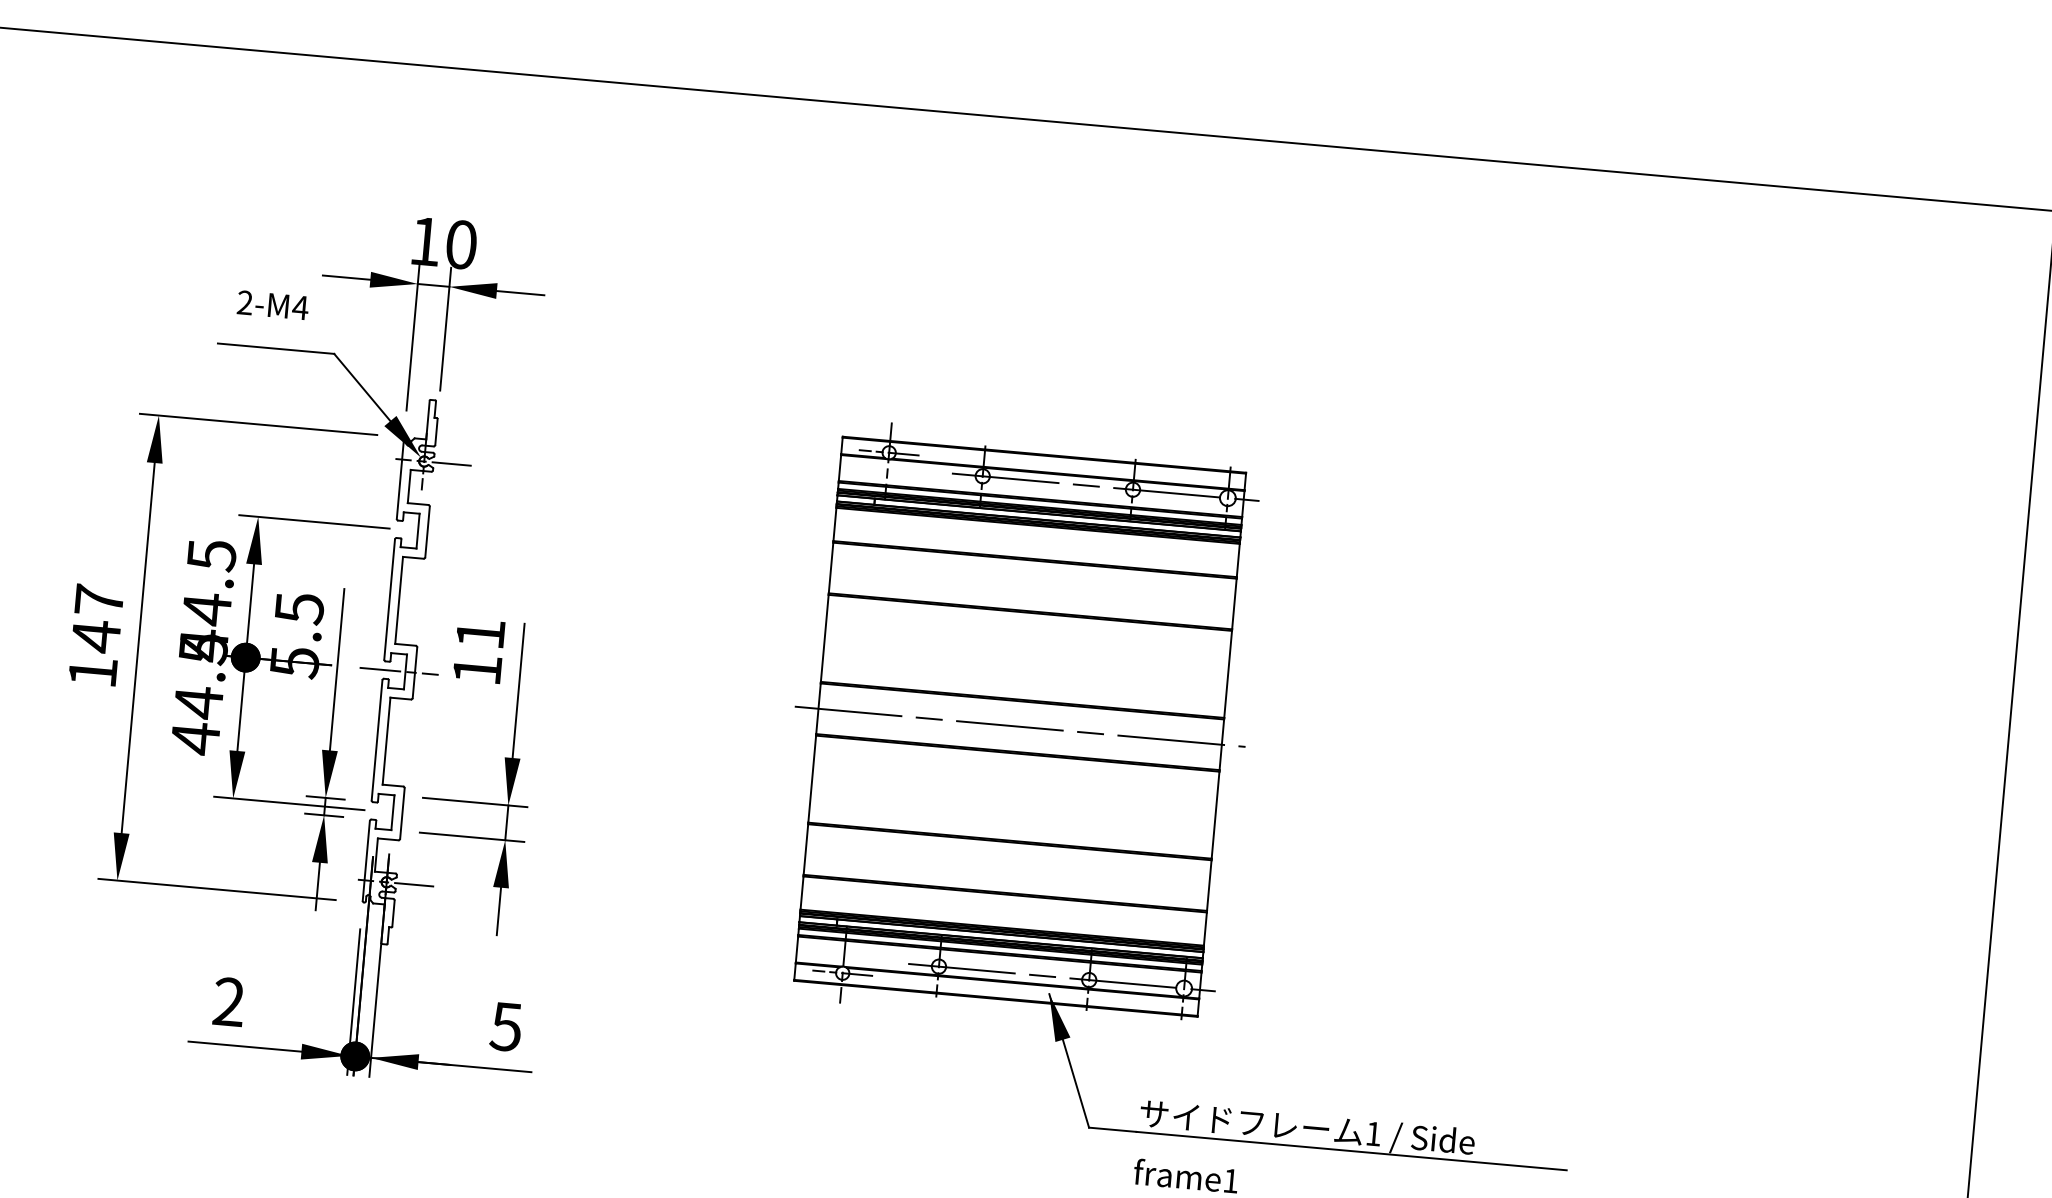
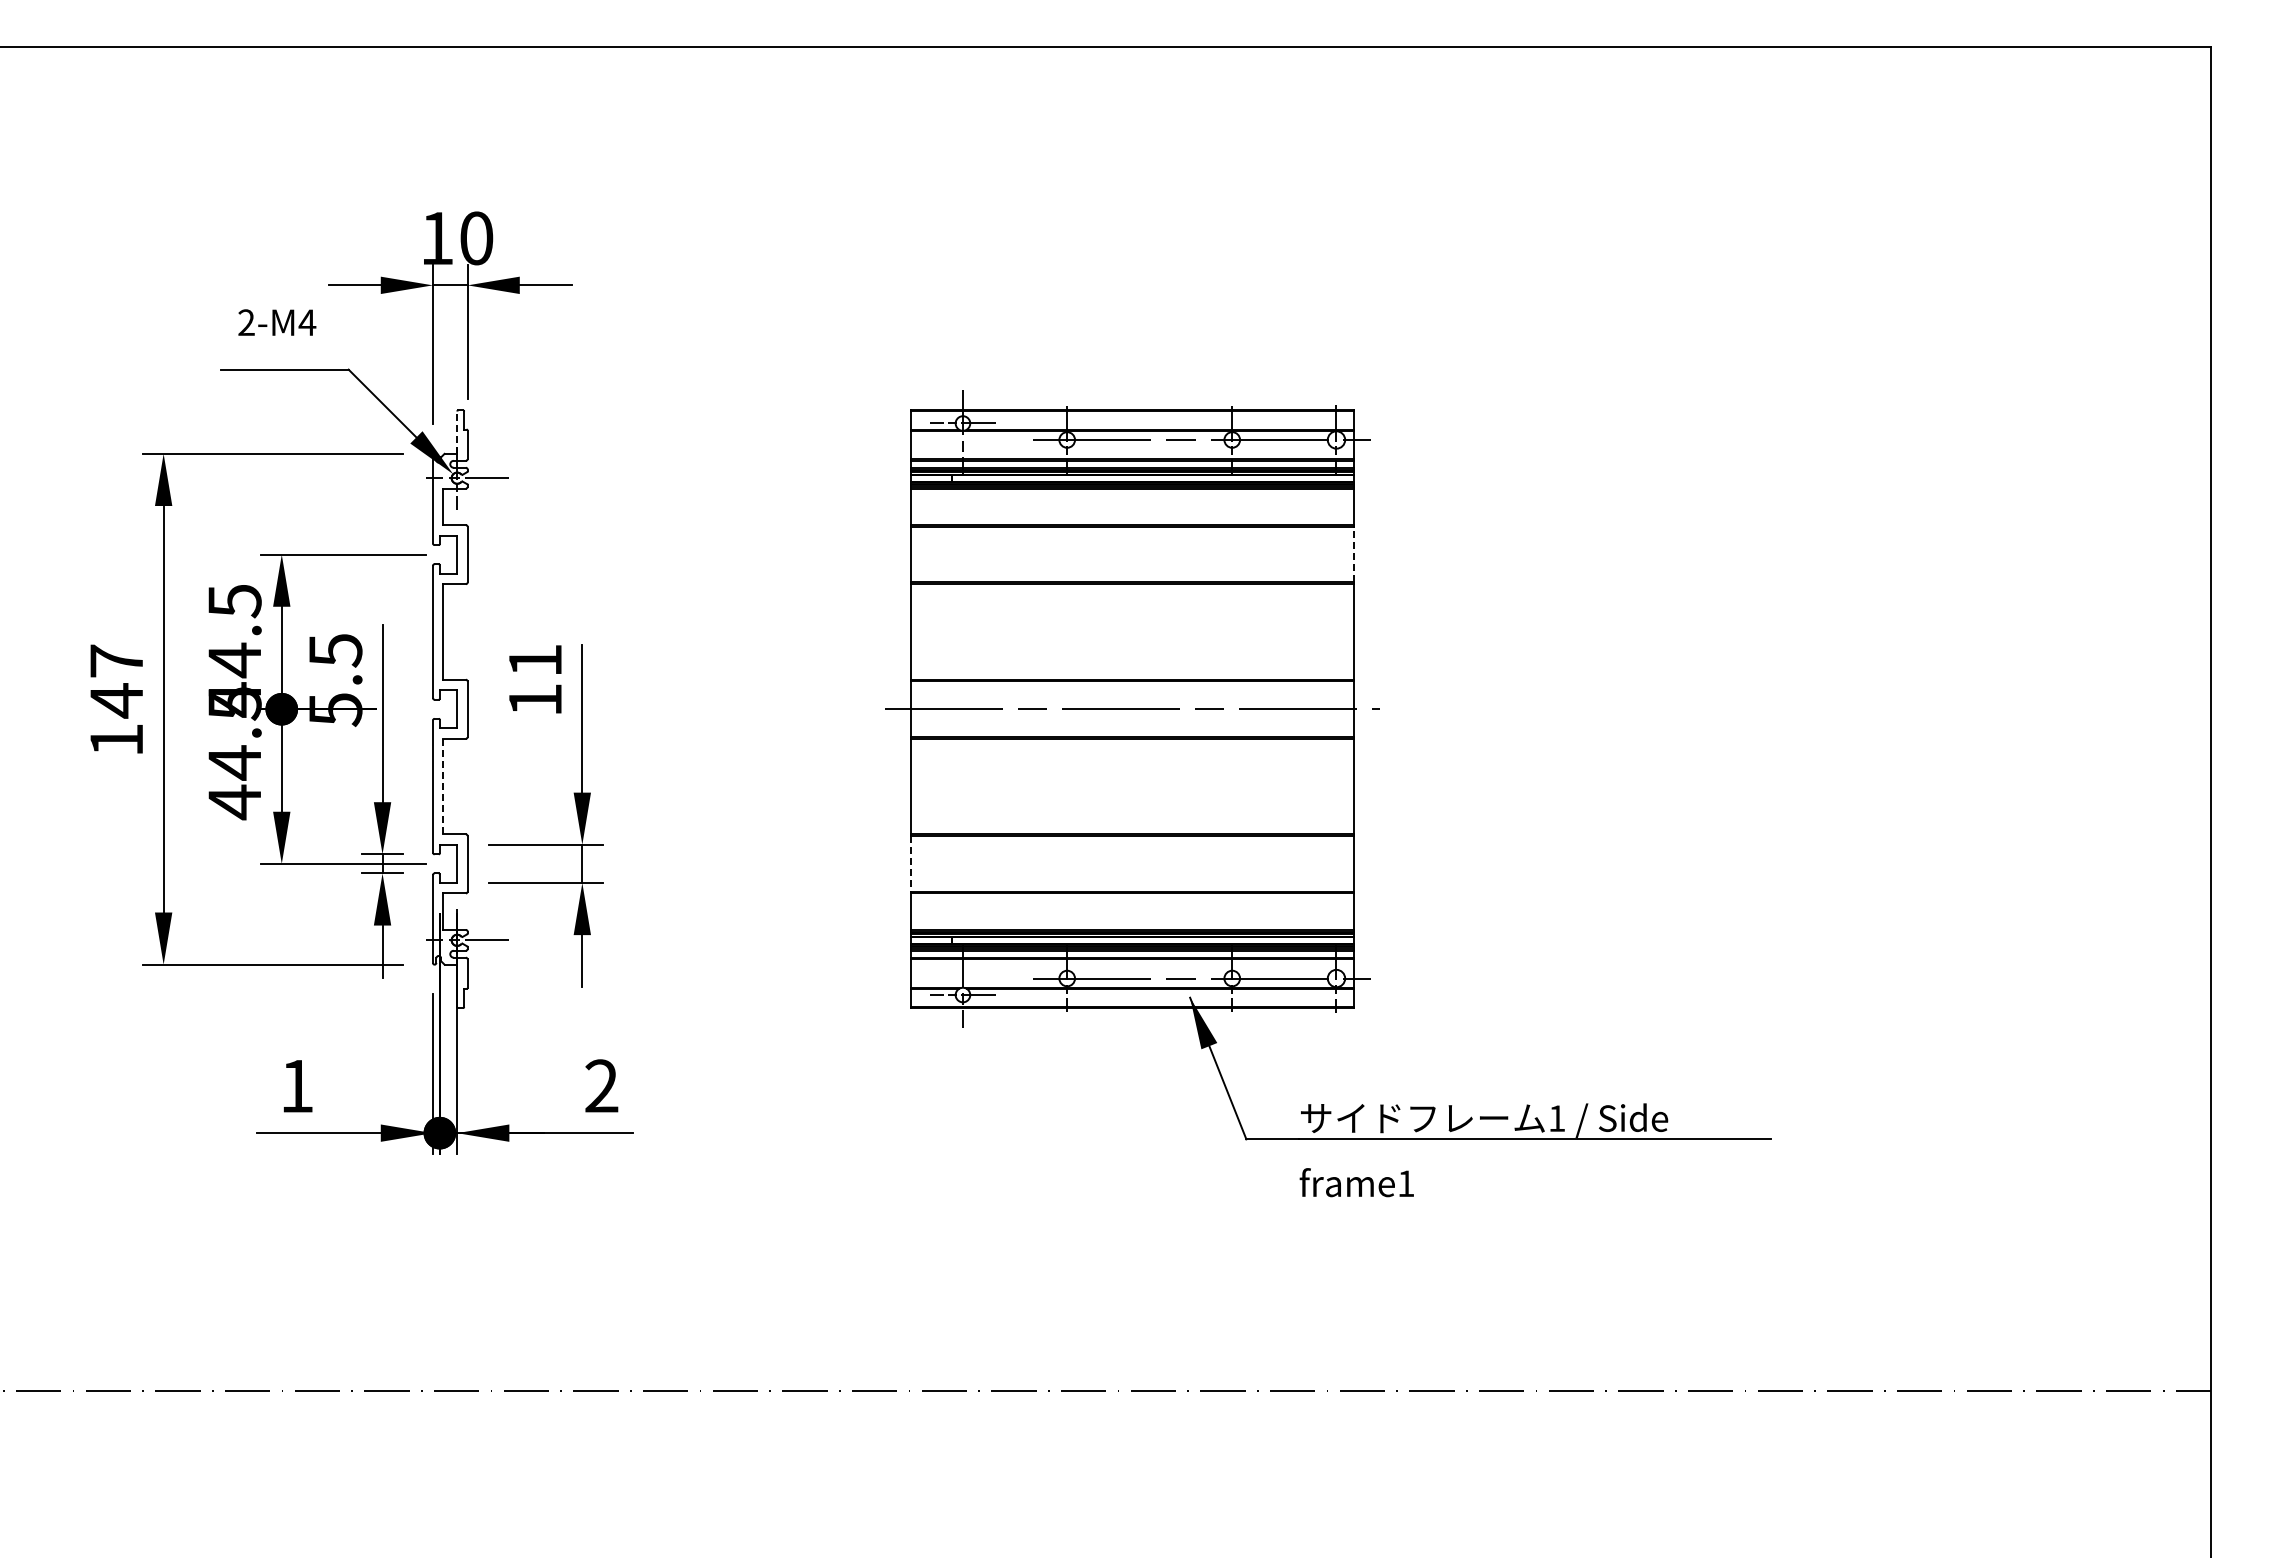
line: (428, 419) -> (457, 432), solid -> dashed
line: (1234, 603) -> (1353, 554), solid -> dashed
line: (398, 671) -> (449, 709), removed
line: (386, 741) -> (443, 786), solid -> dashed
line: (805, 849) -> (910, 863), solid -> dashed
text: (228, 1001) -> (296, 1085), 2 -> 1
text: (506, 1027) -> (601, 1086), 5 -> 2

